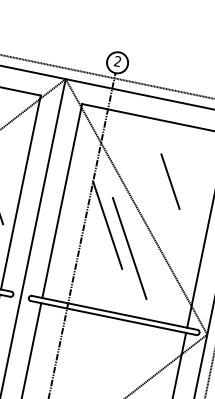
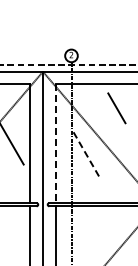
line: (169, 181) -> (116, 108), moved
line: (61, 202) -> (55, 144), solid -> dashed
line: (108, 225) -> (85, 152), solid -> dashed
line: (128, 248) -> (100, 163), removed

